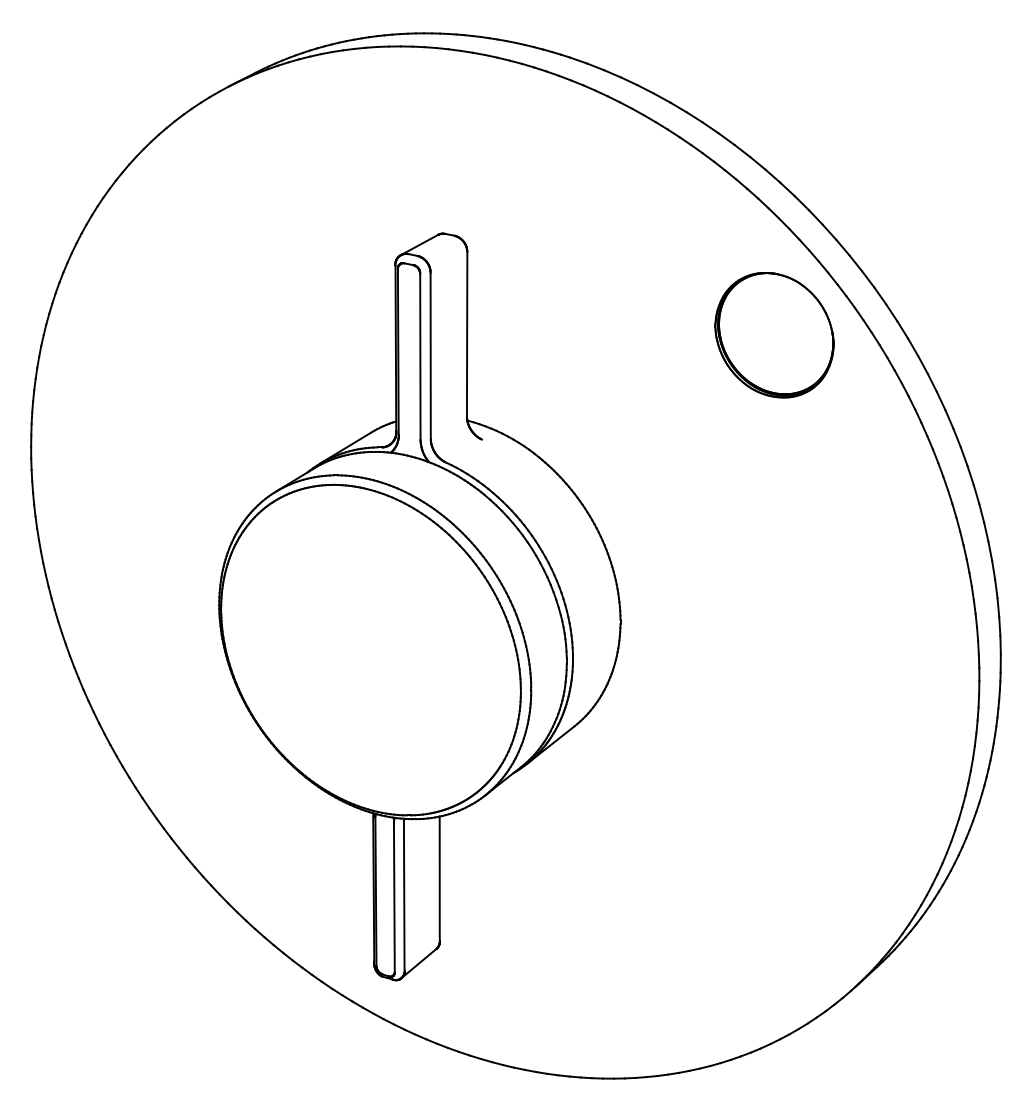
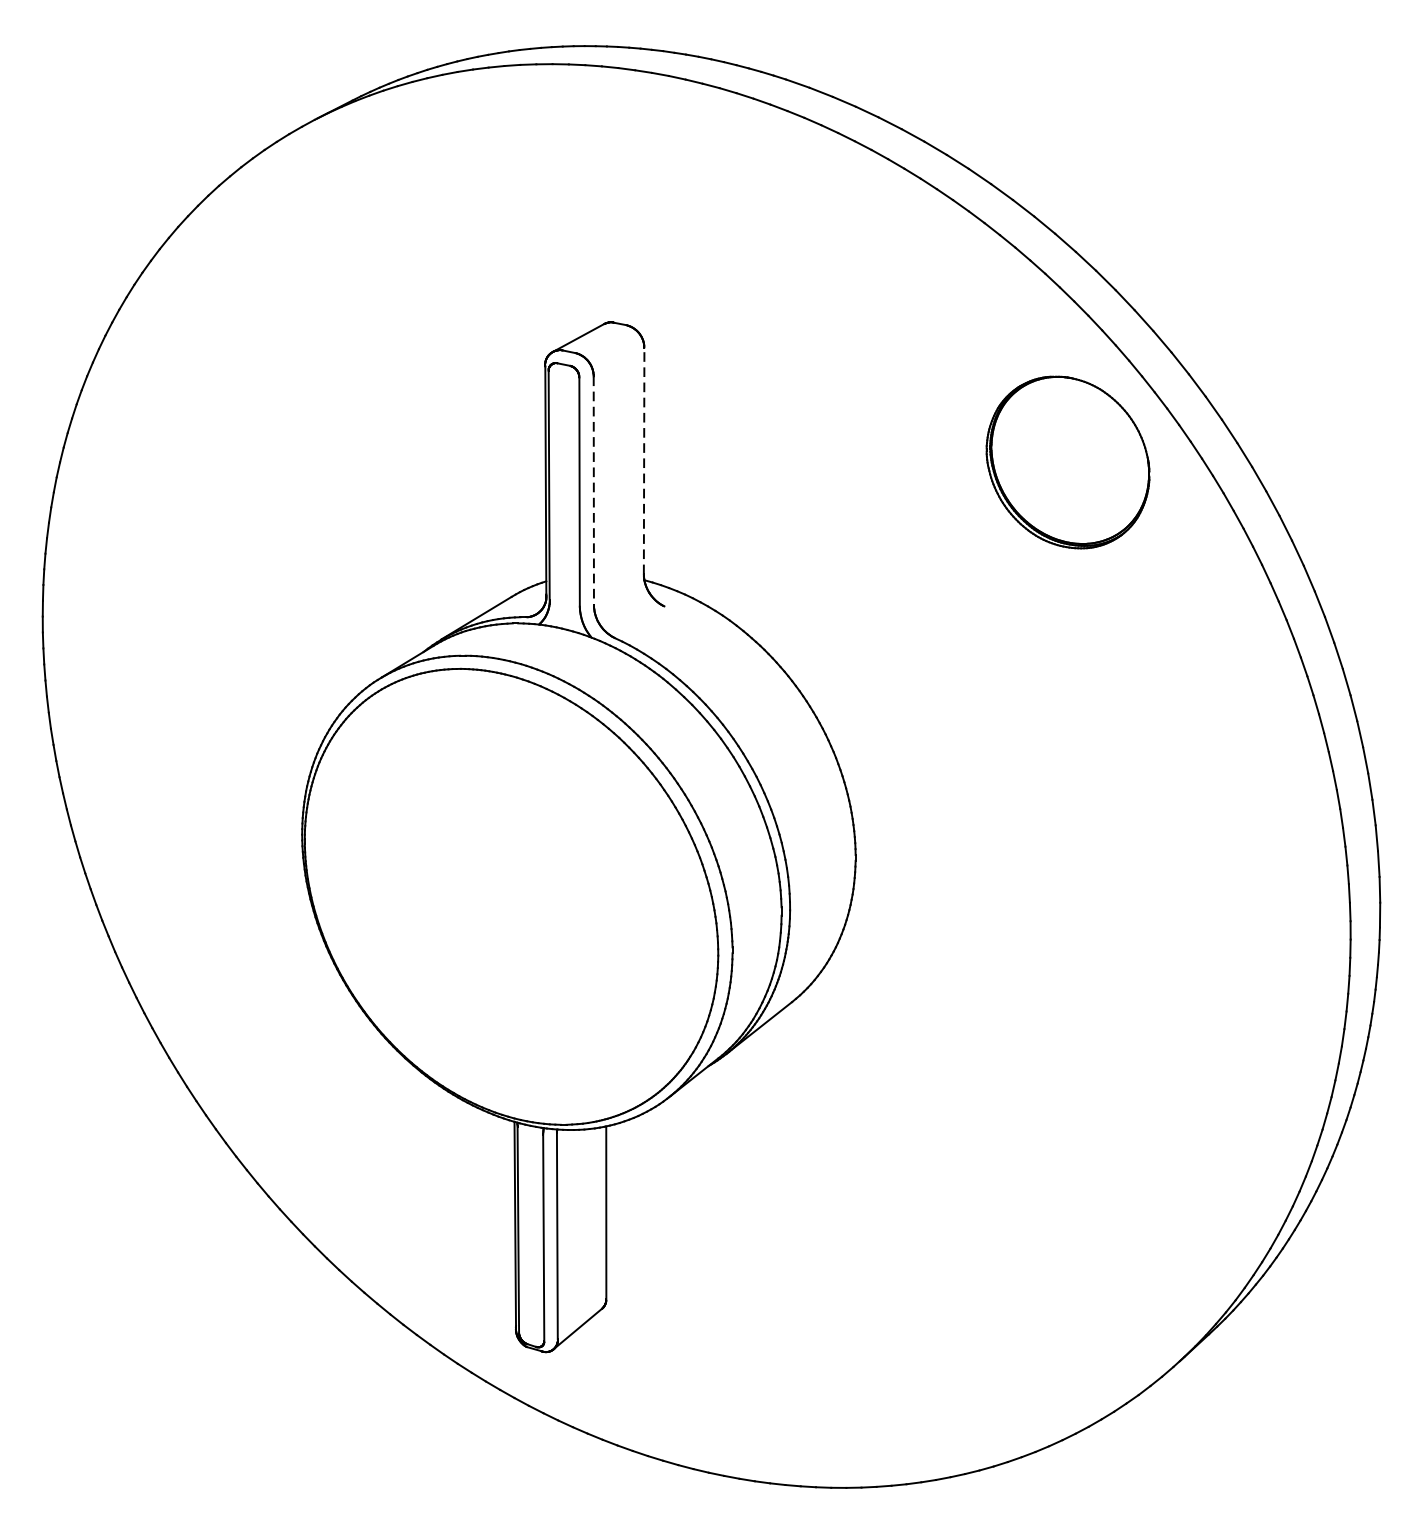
line: (467, 334) -> (644, 461), solid -> dashed
line: (430, 356) -> (593, 491), solid -> dashed

